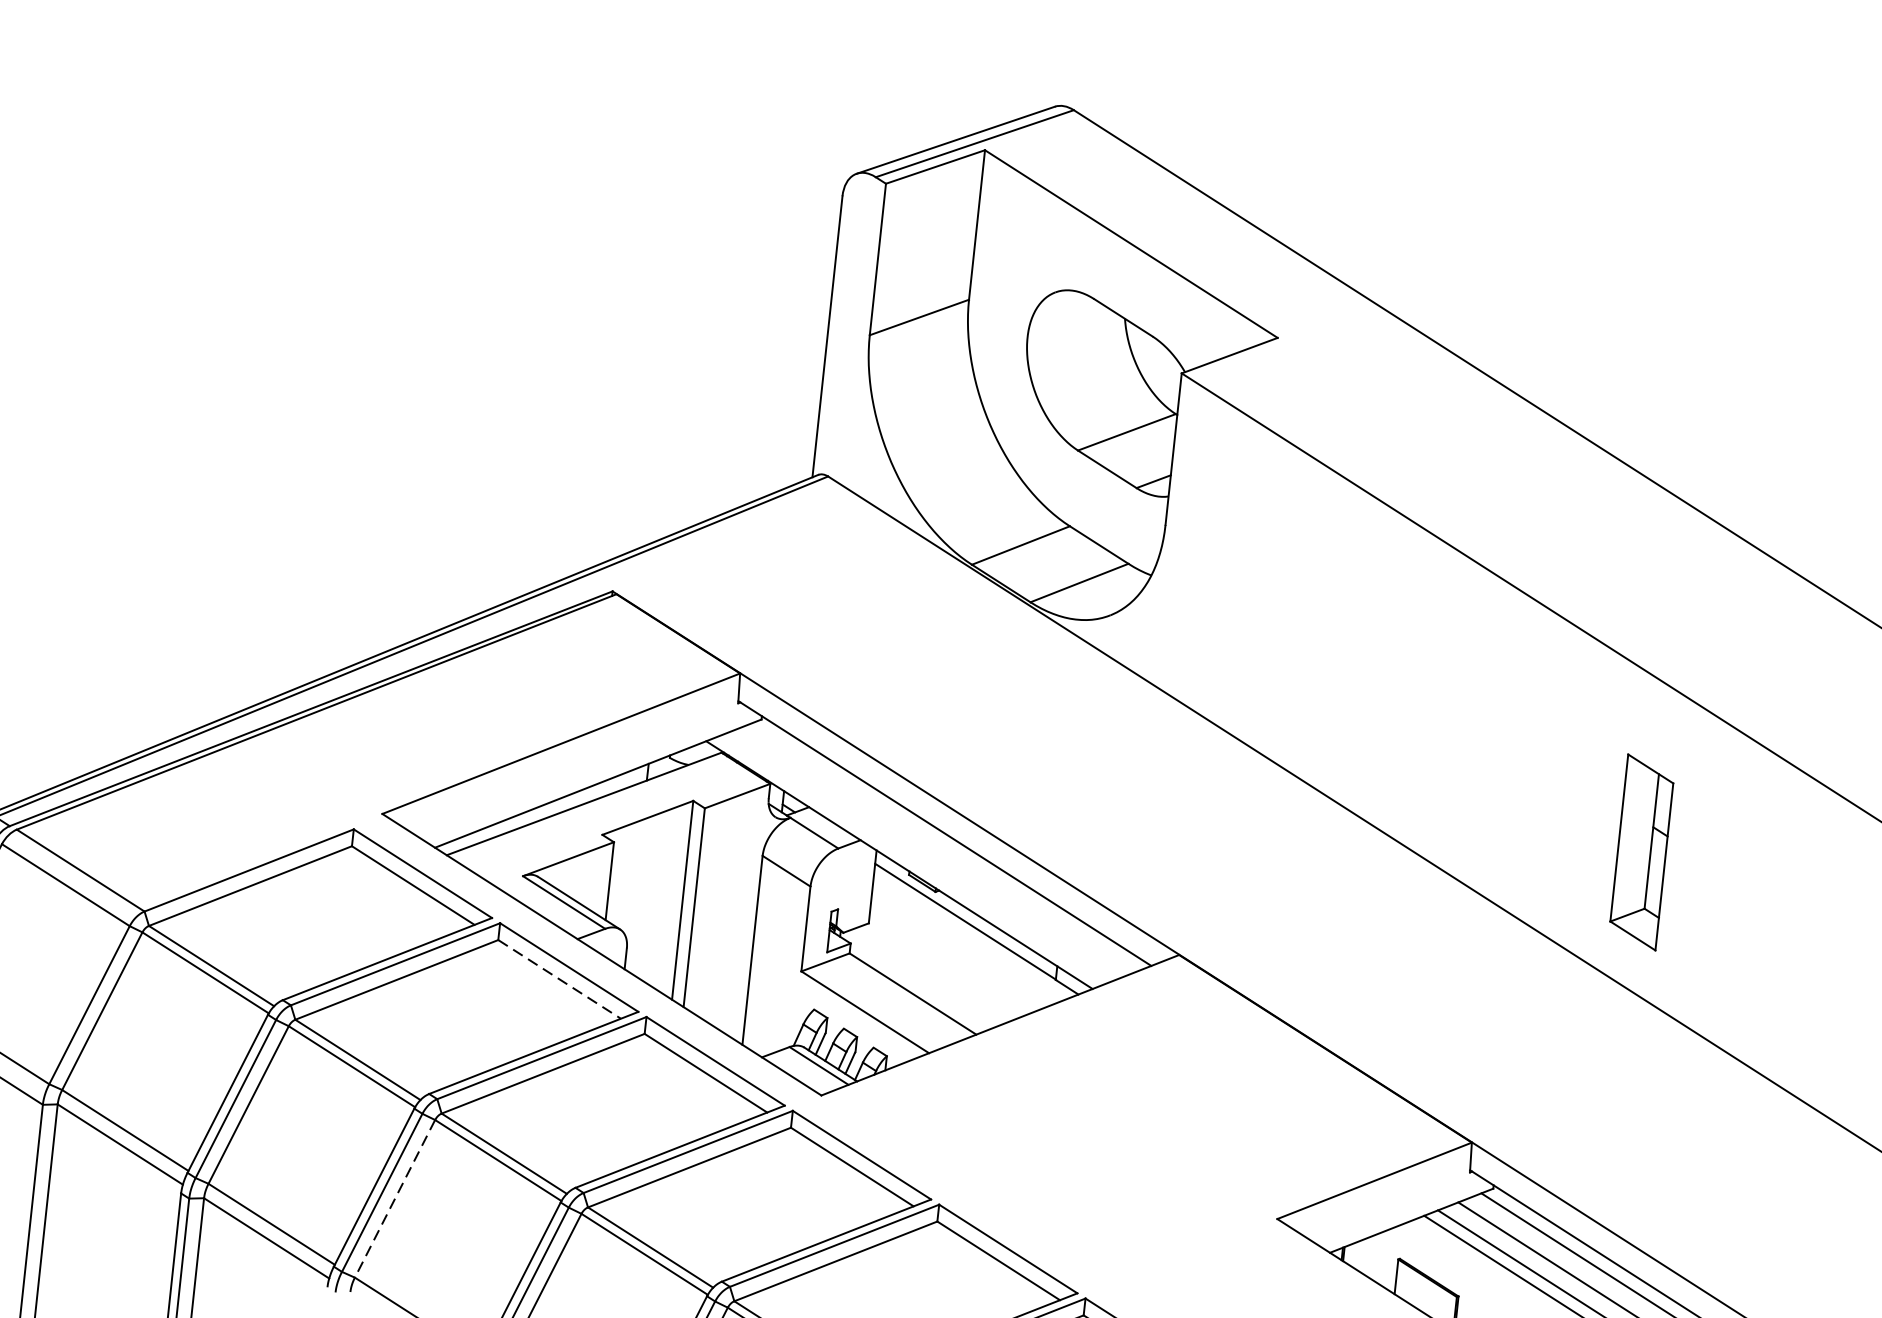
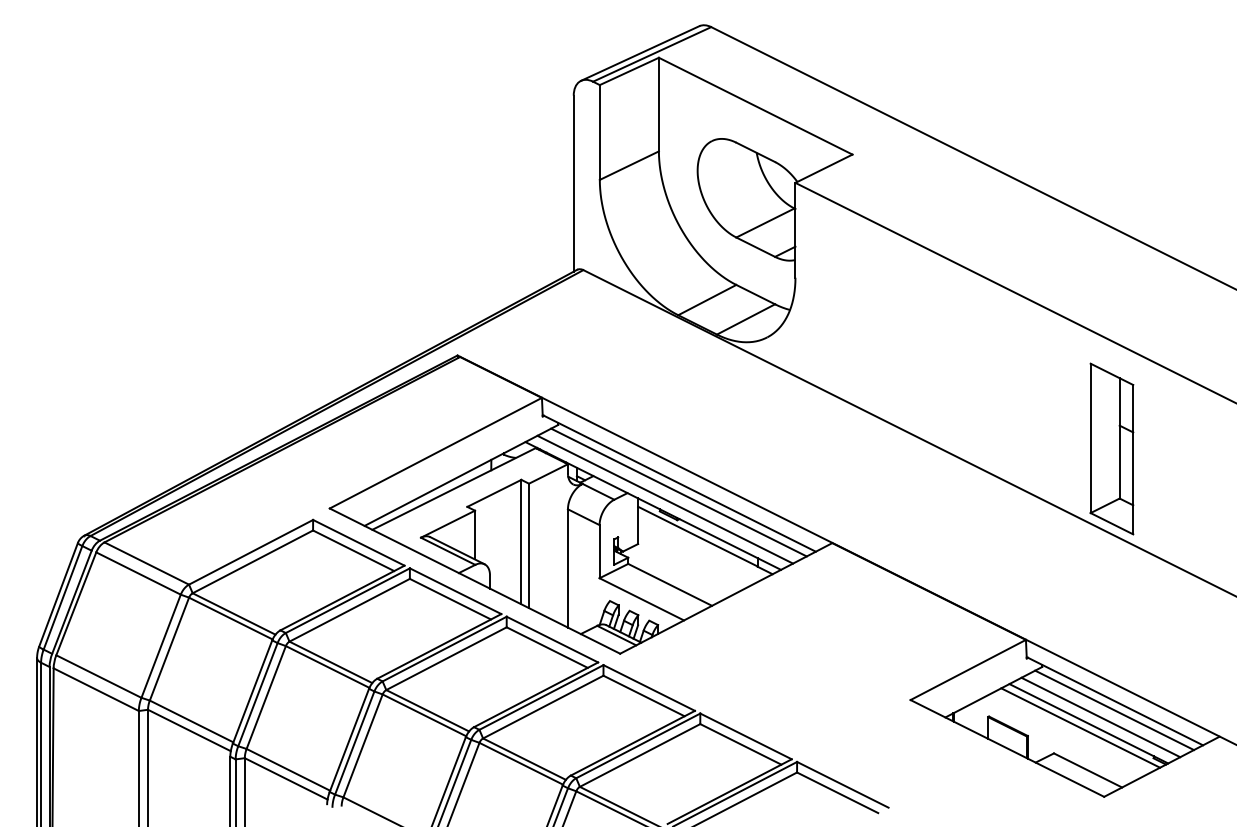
line: (942, 847) -> (678, 492), added
part: (1641, 851) -> (1111, 448), size x1.43
line: (920, 856) -> (665, 499), added
line: (559, 979) -> (450, 599), dashed -> solid
line: (394, 1199) -> (362, 746), dashed -> solid

